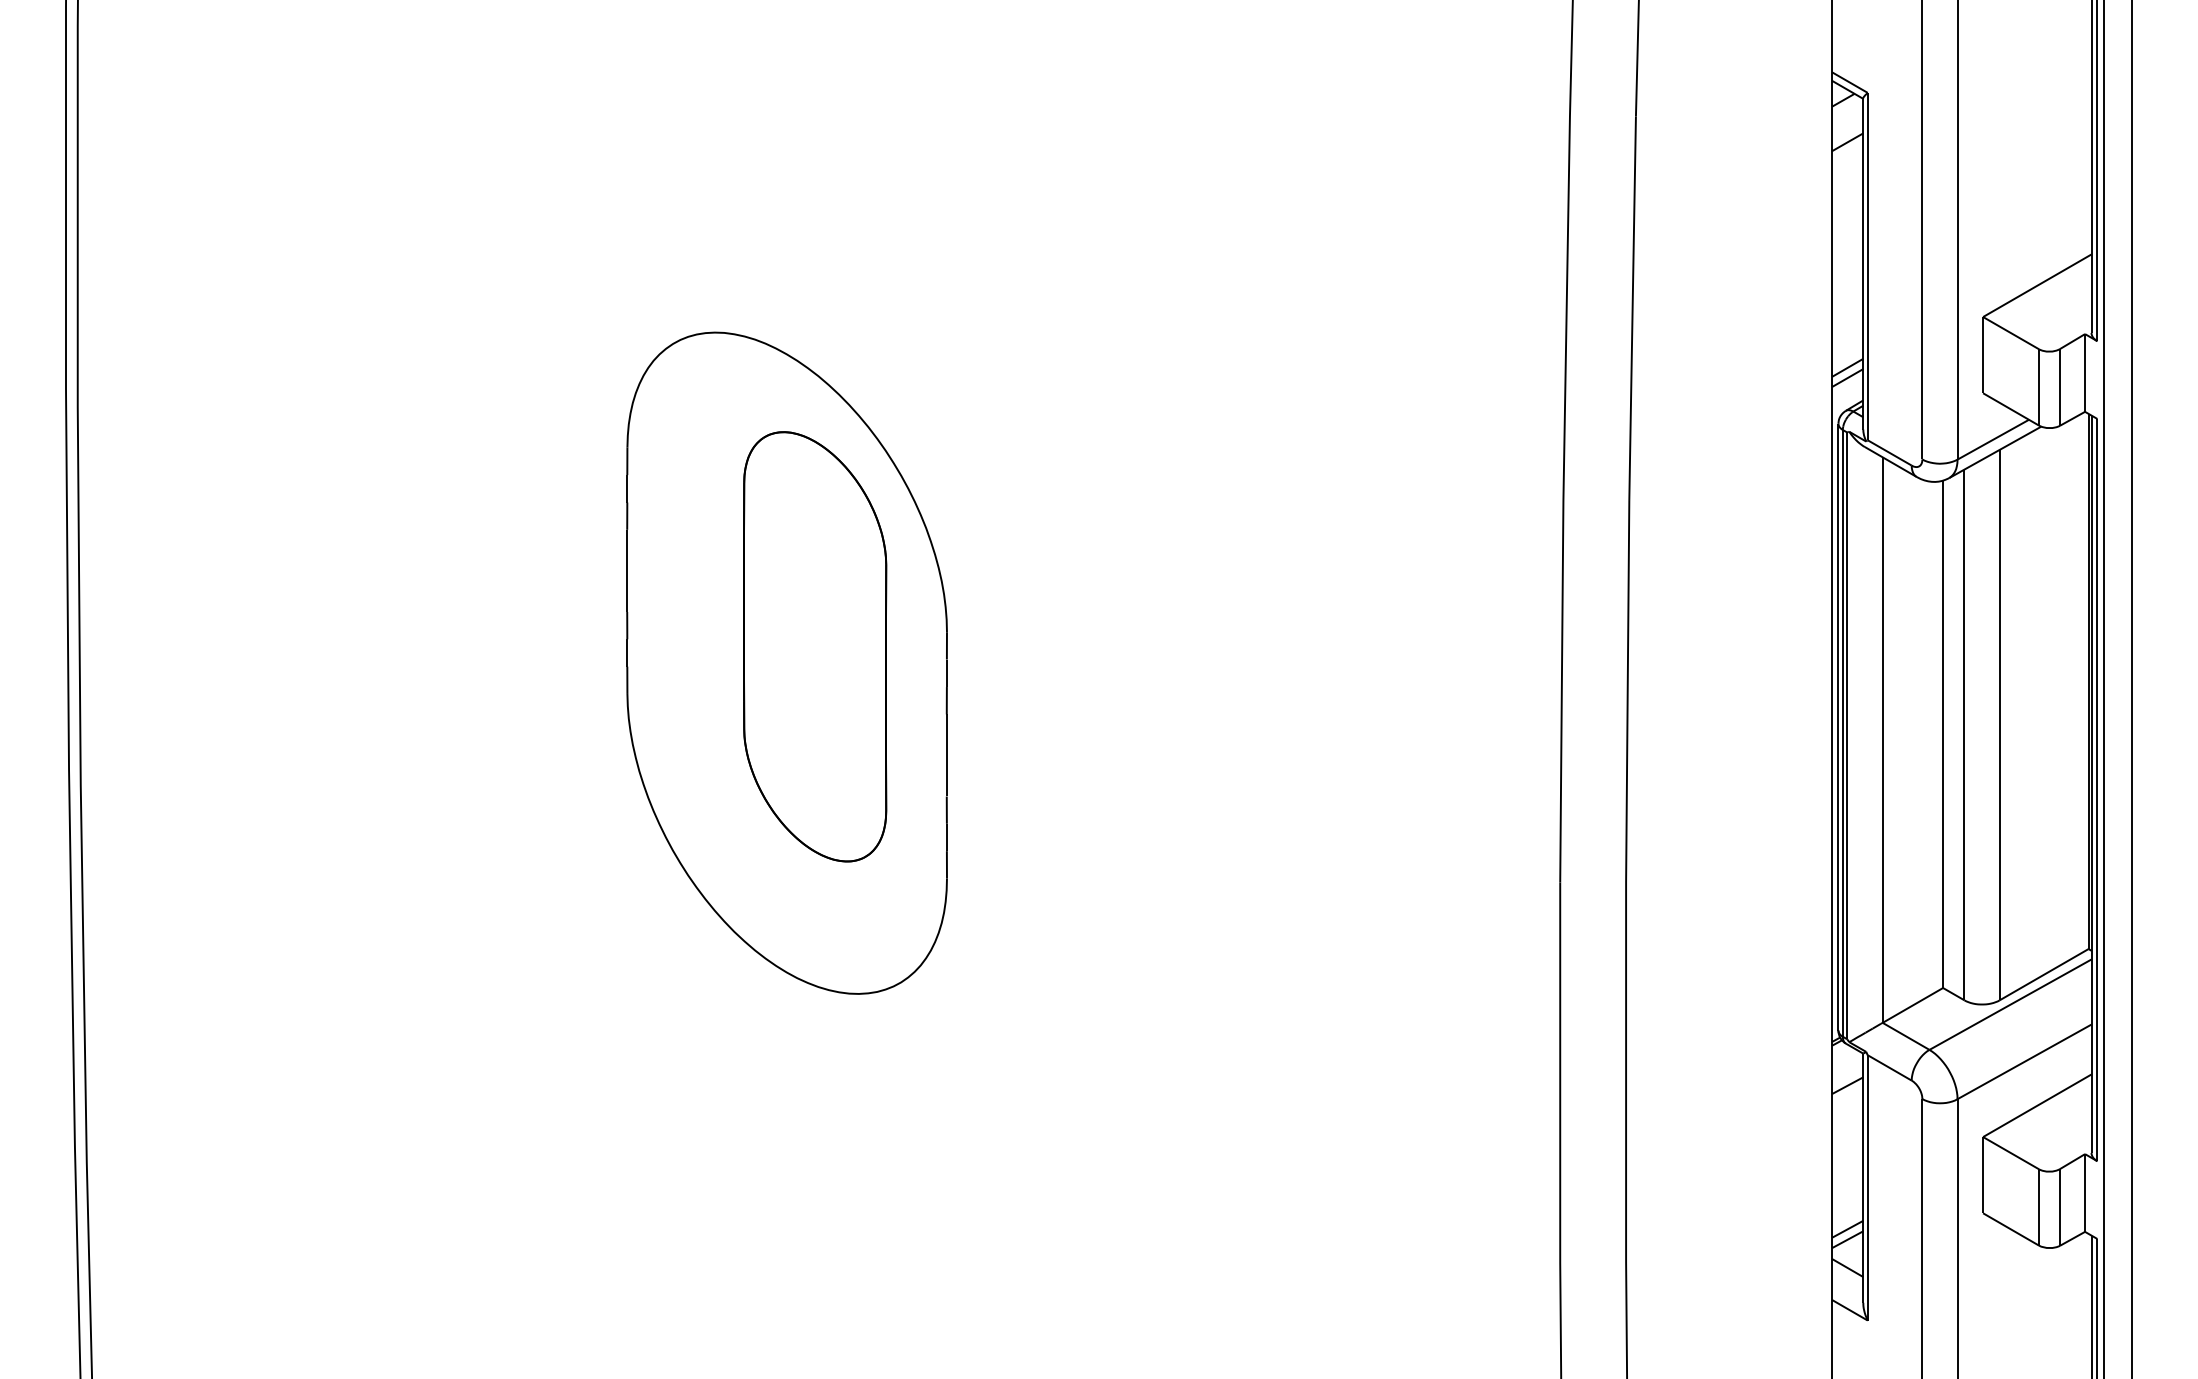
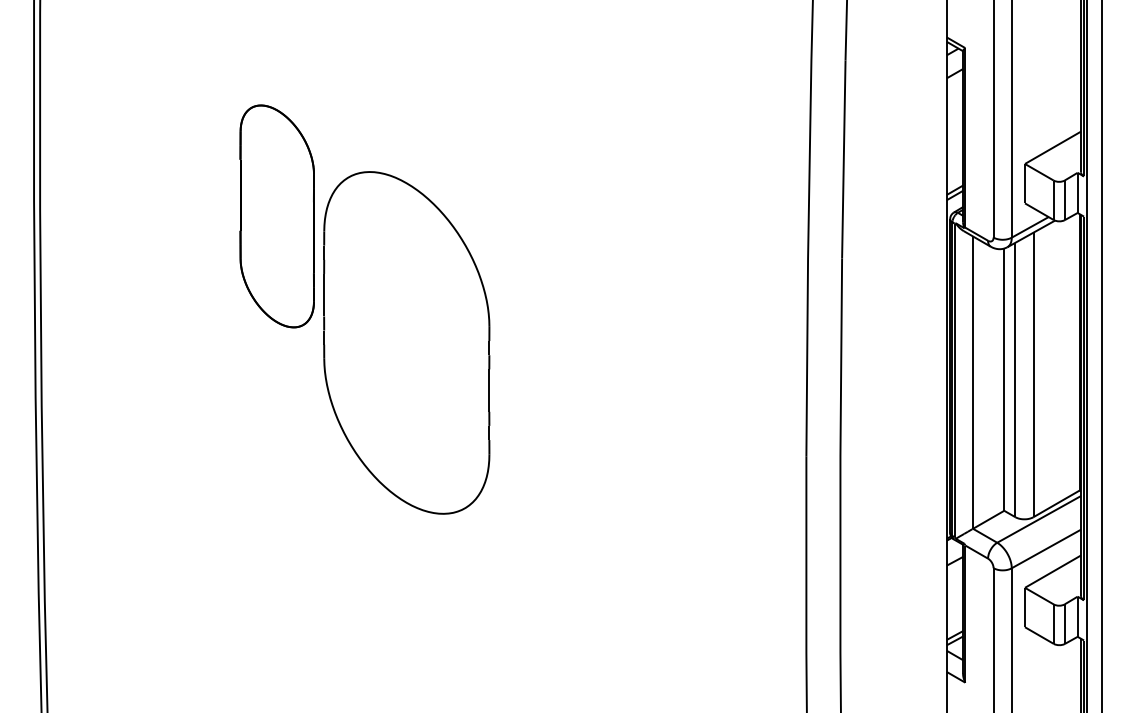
part: (813, 646) -> (276, 216), moved

